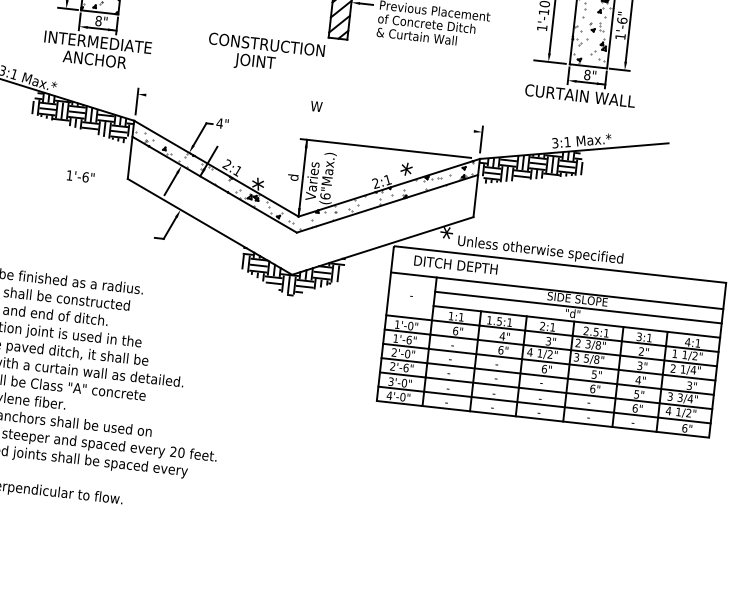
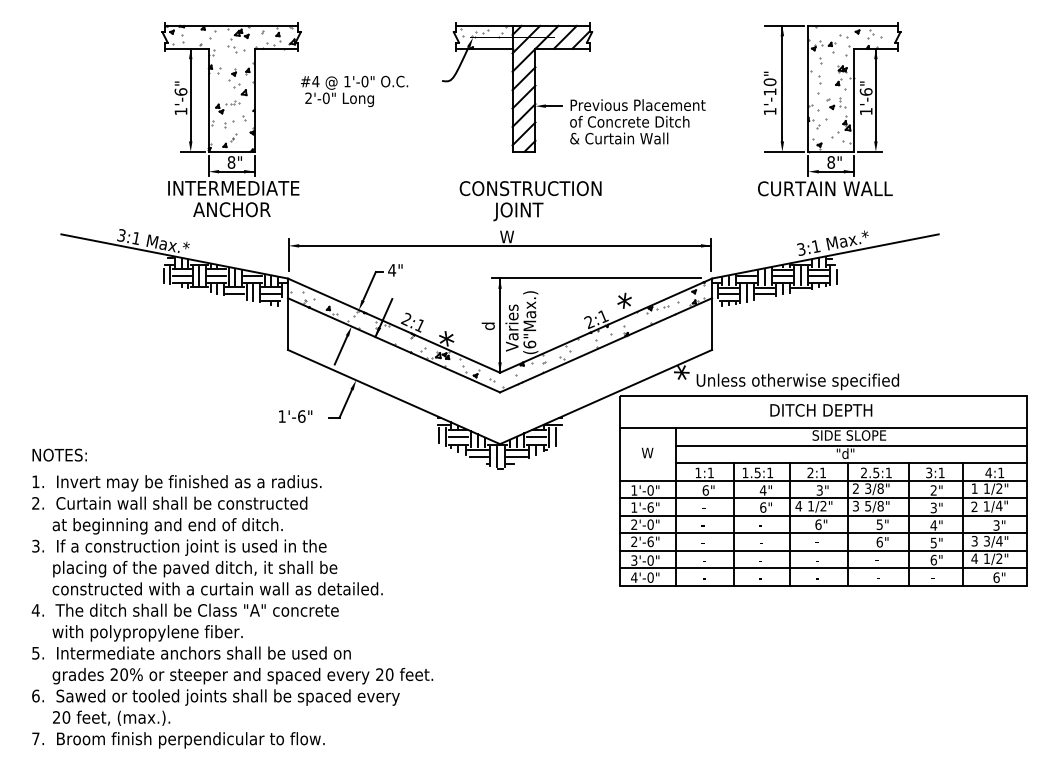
text: (265, 55) -> (530, 201), moved
line: (314, 113) -> (505, 245), added
text: (80, 176) -> (295, 416), moved
text: (456, 265) -> (821, 410), moved
text: (411, 294) -> (647, 452), - -> W

